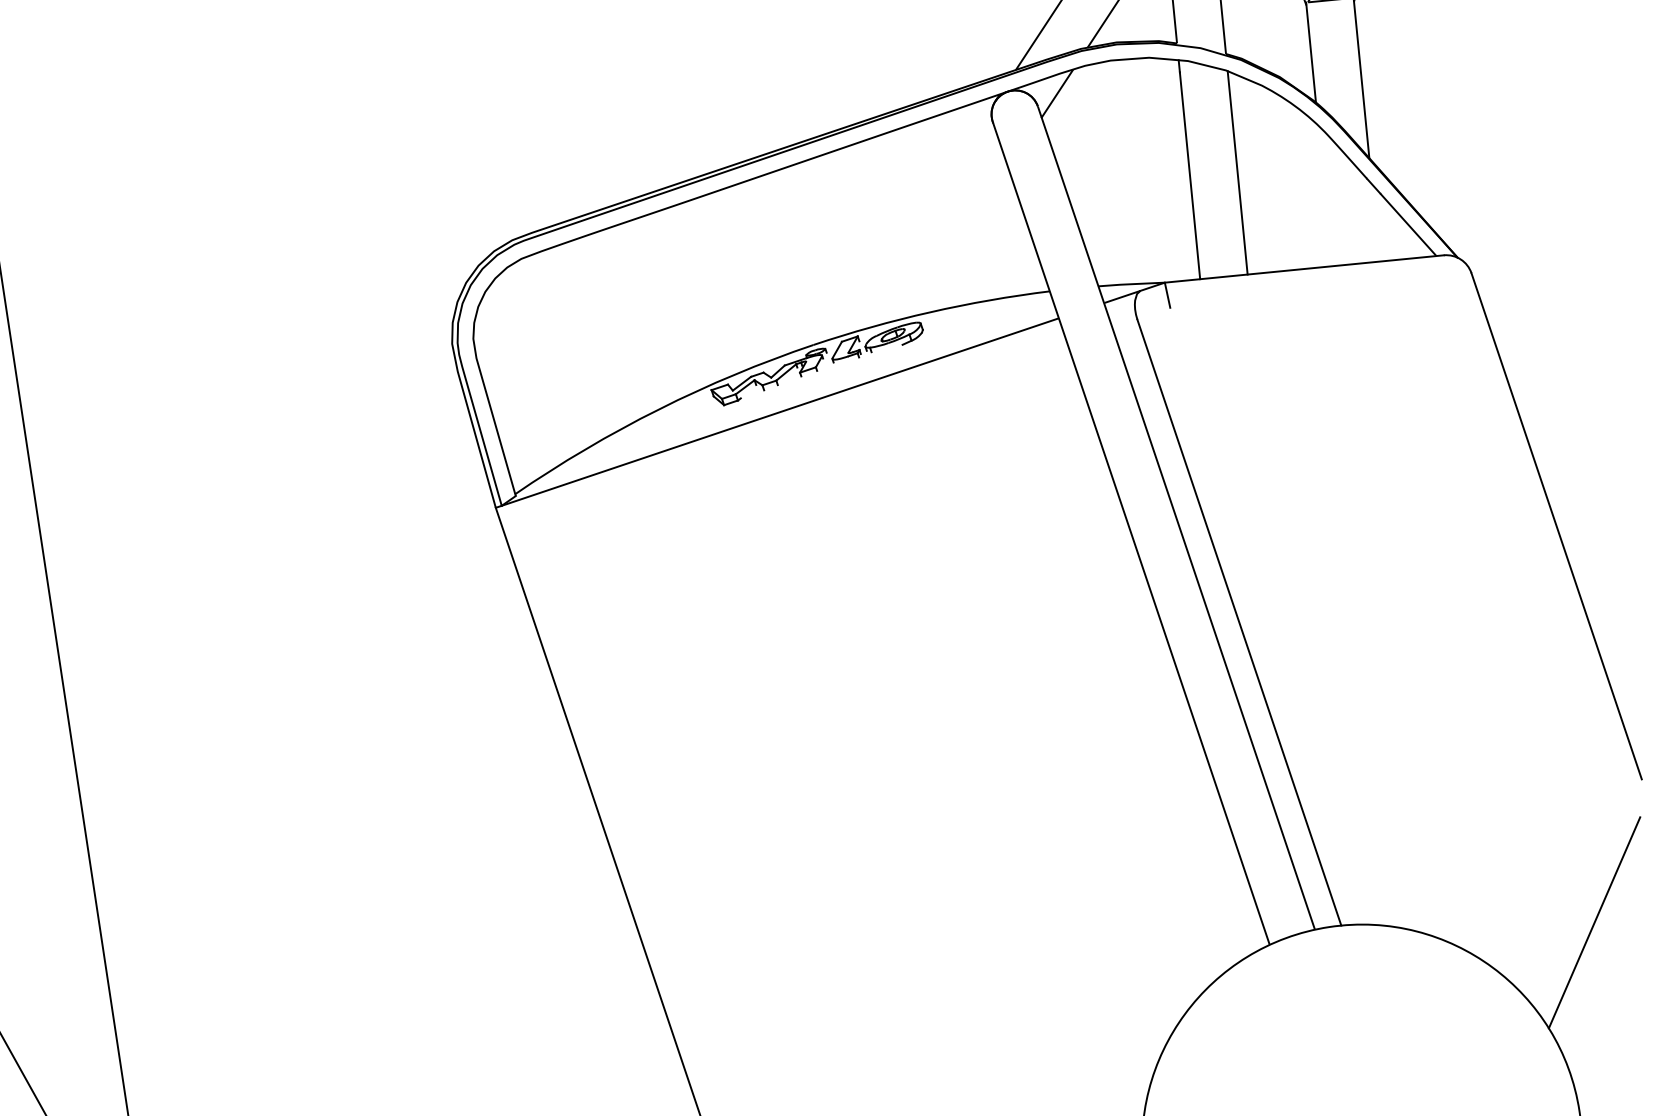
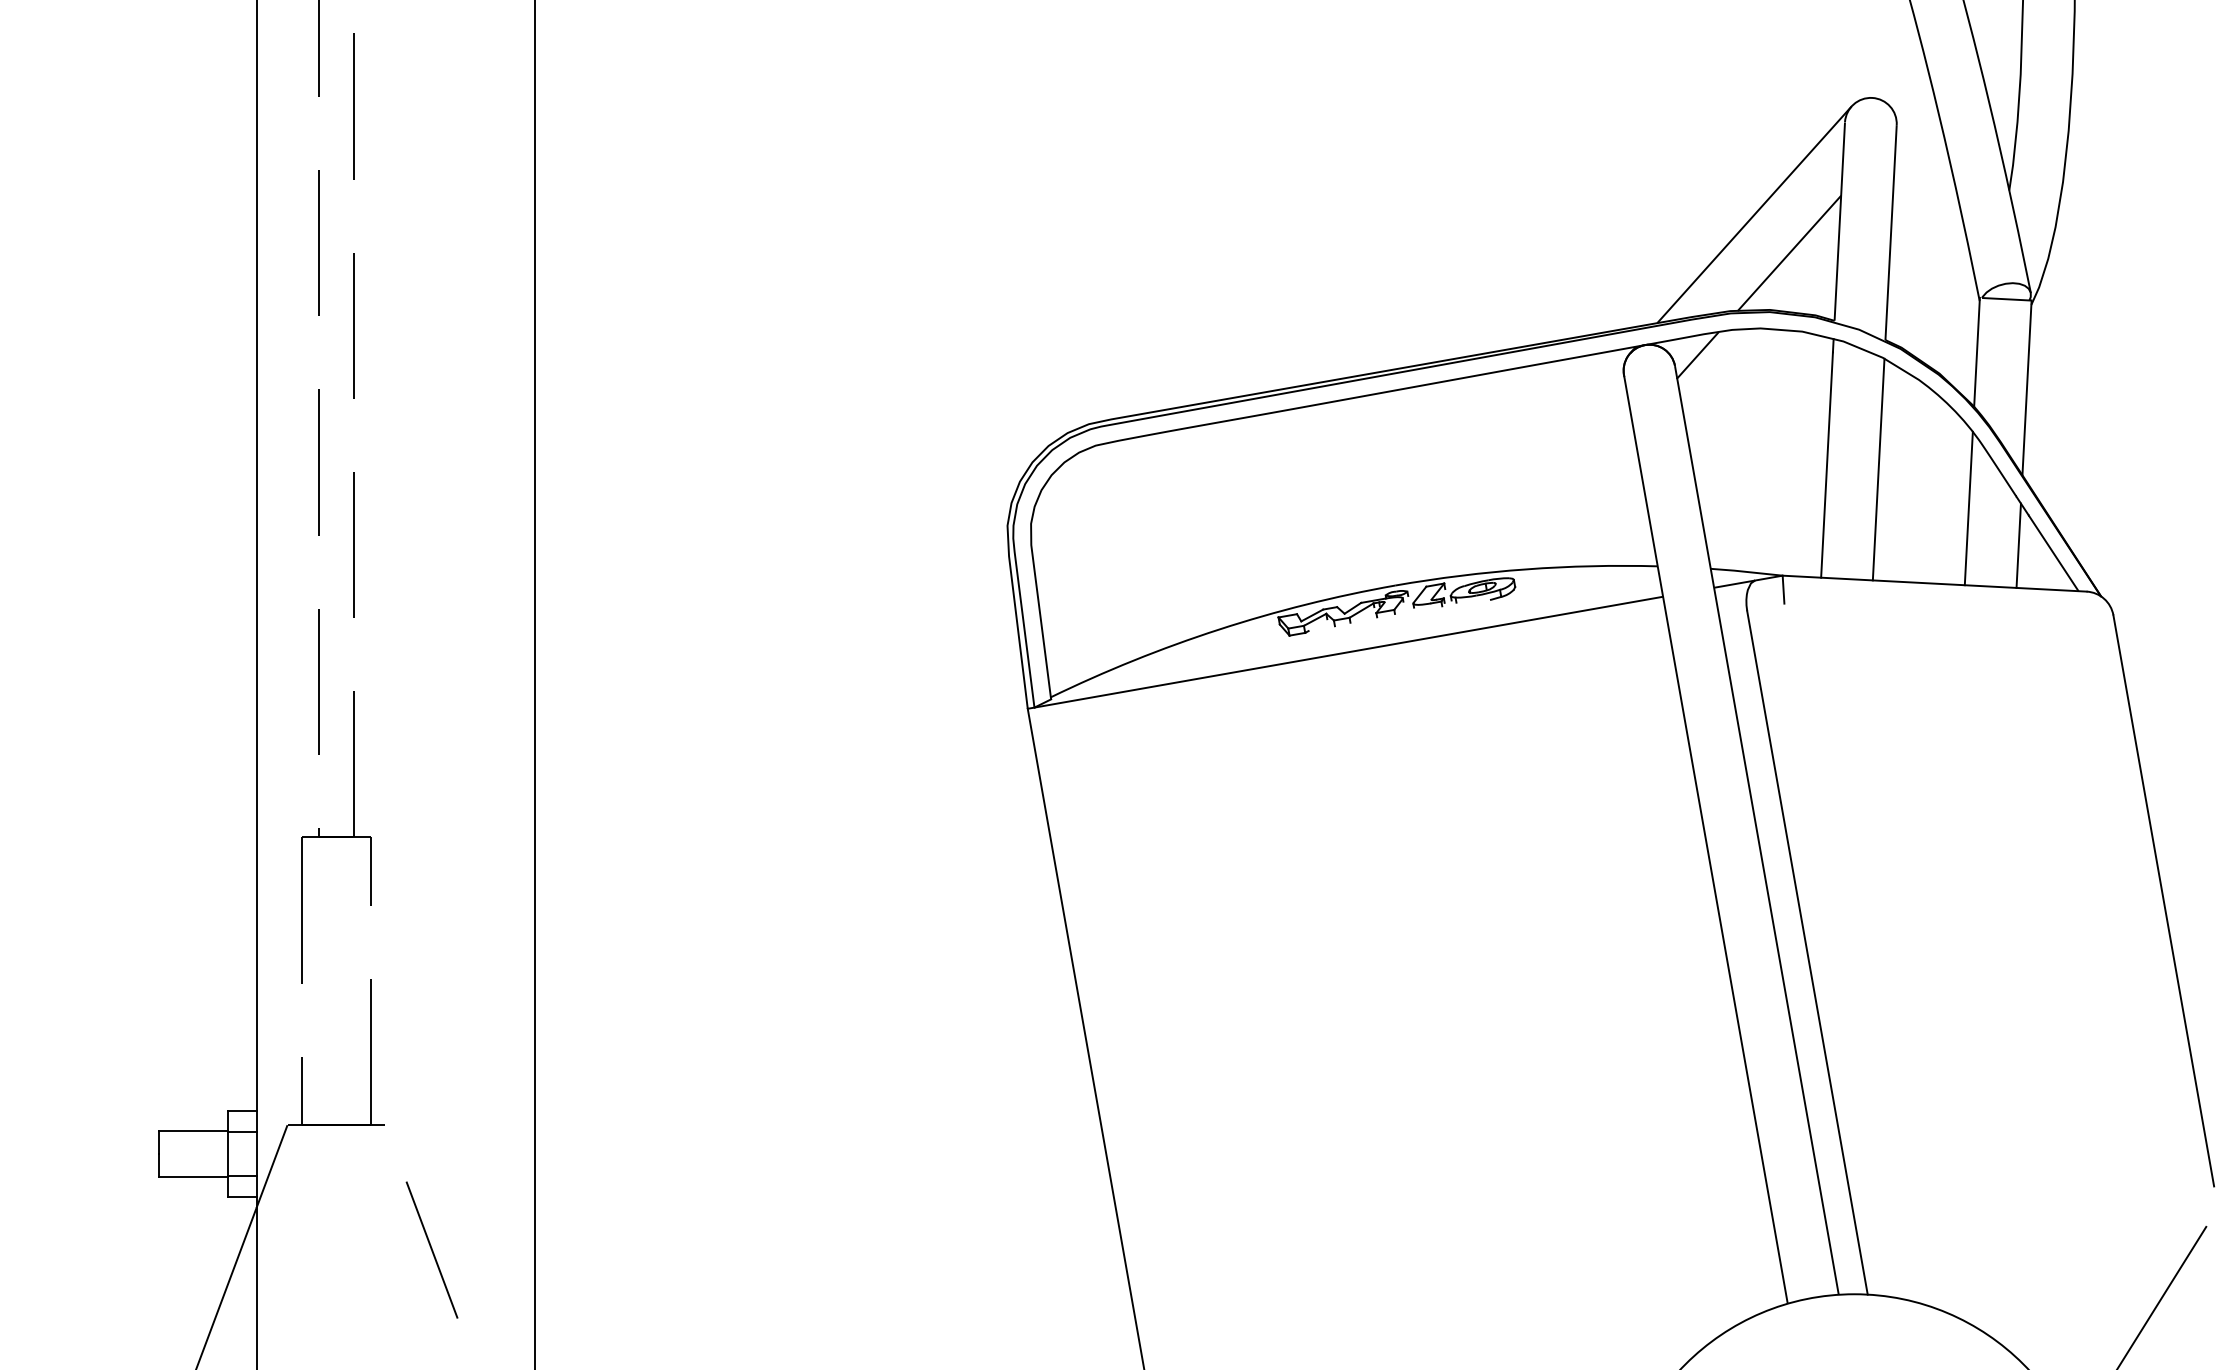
line: (1324, 195) -> (1968, 508), added
line: (1375, 222) -> (2018, 545), added

